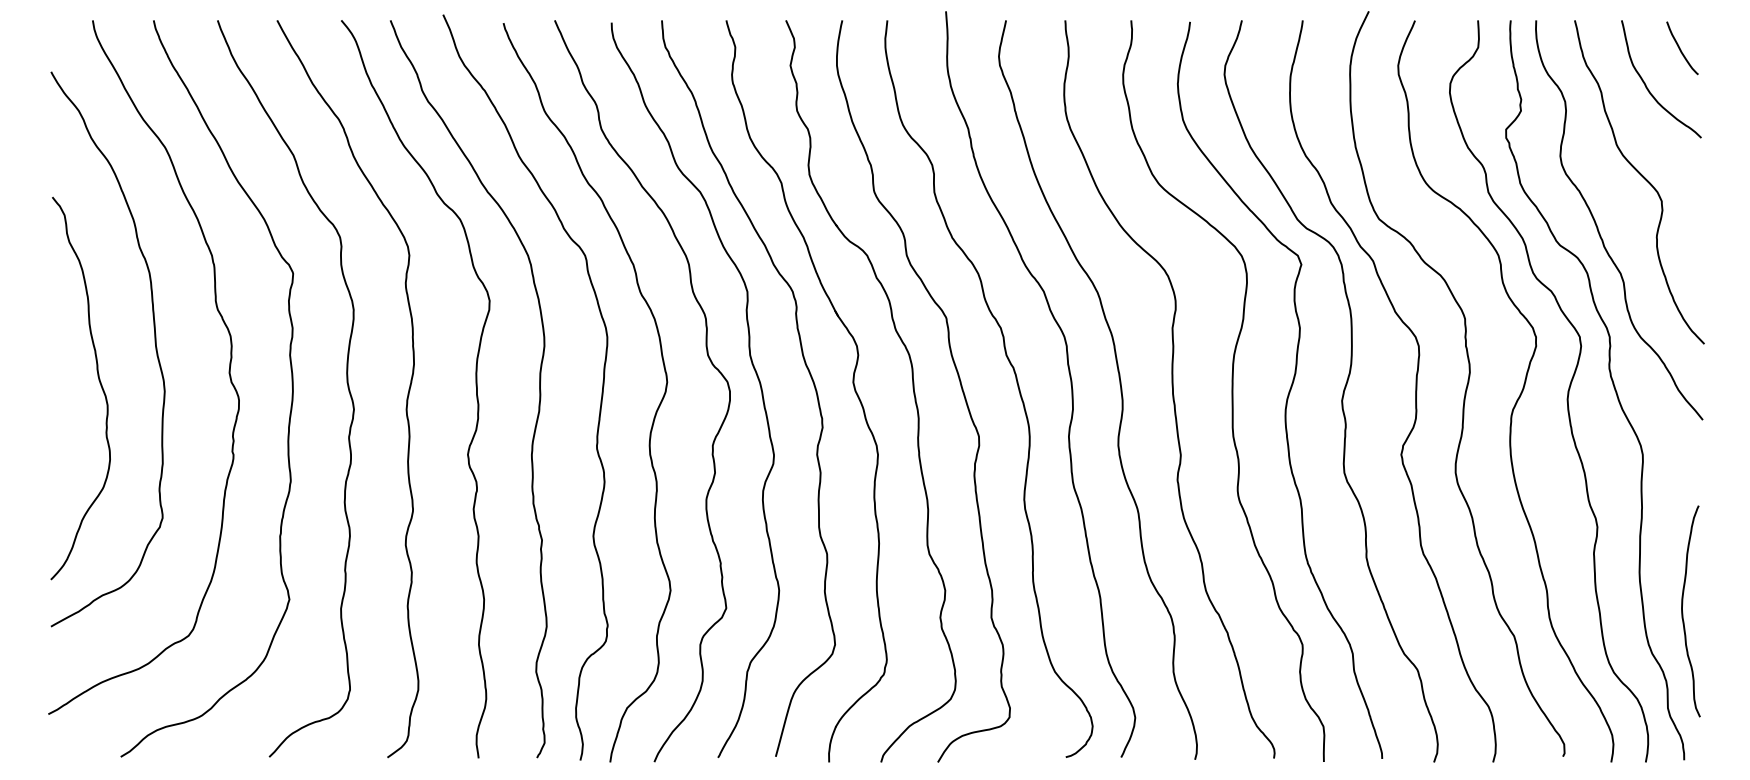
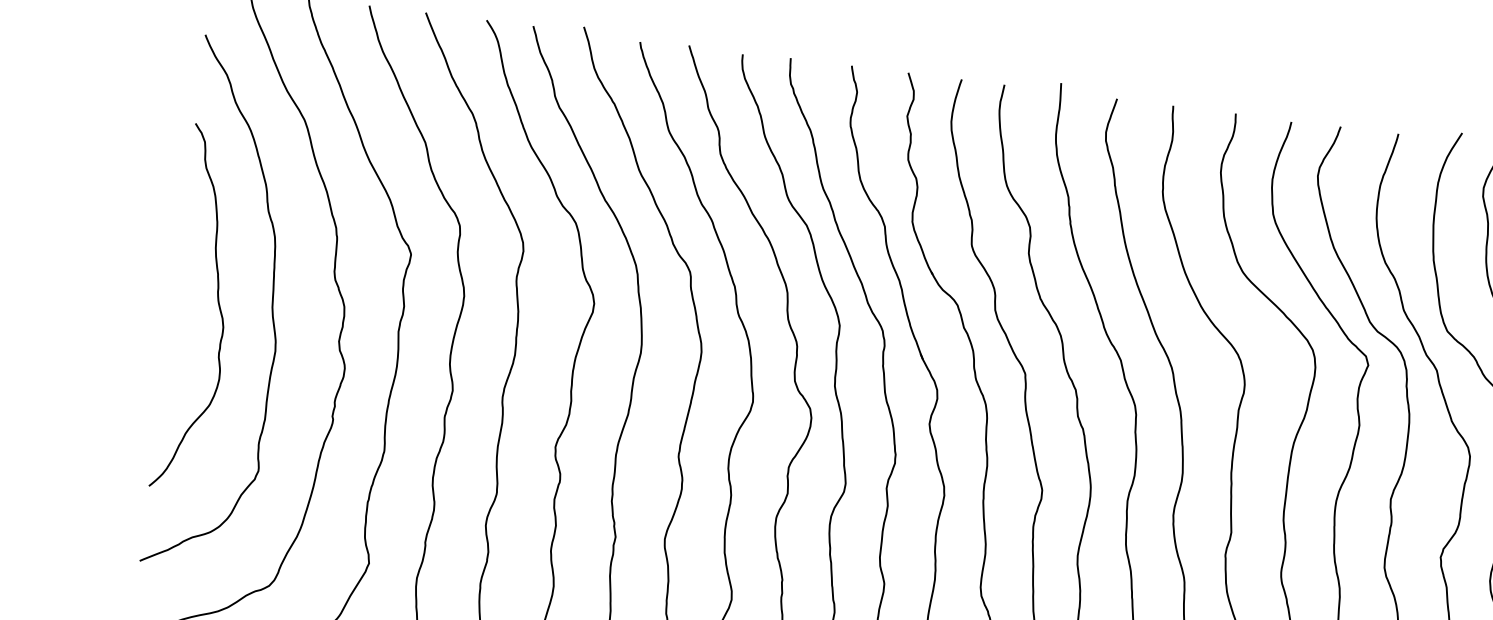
curve: (99, 383) -> (218, 305), moved

